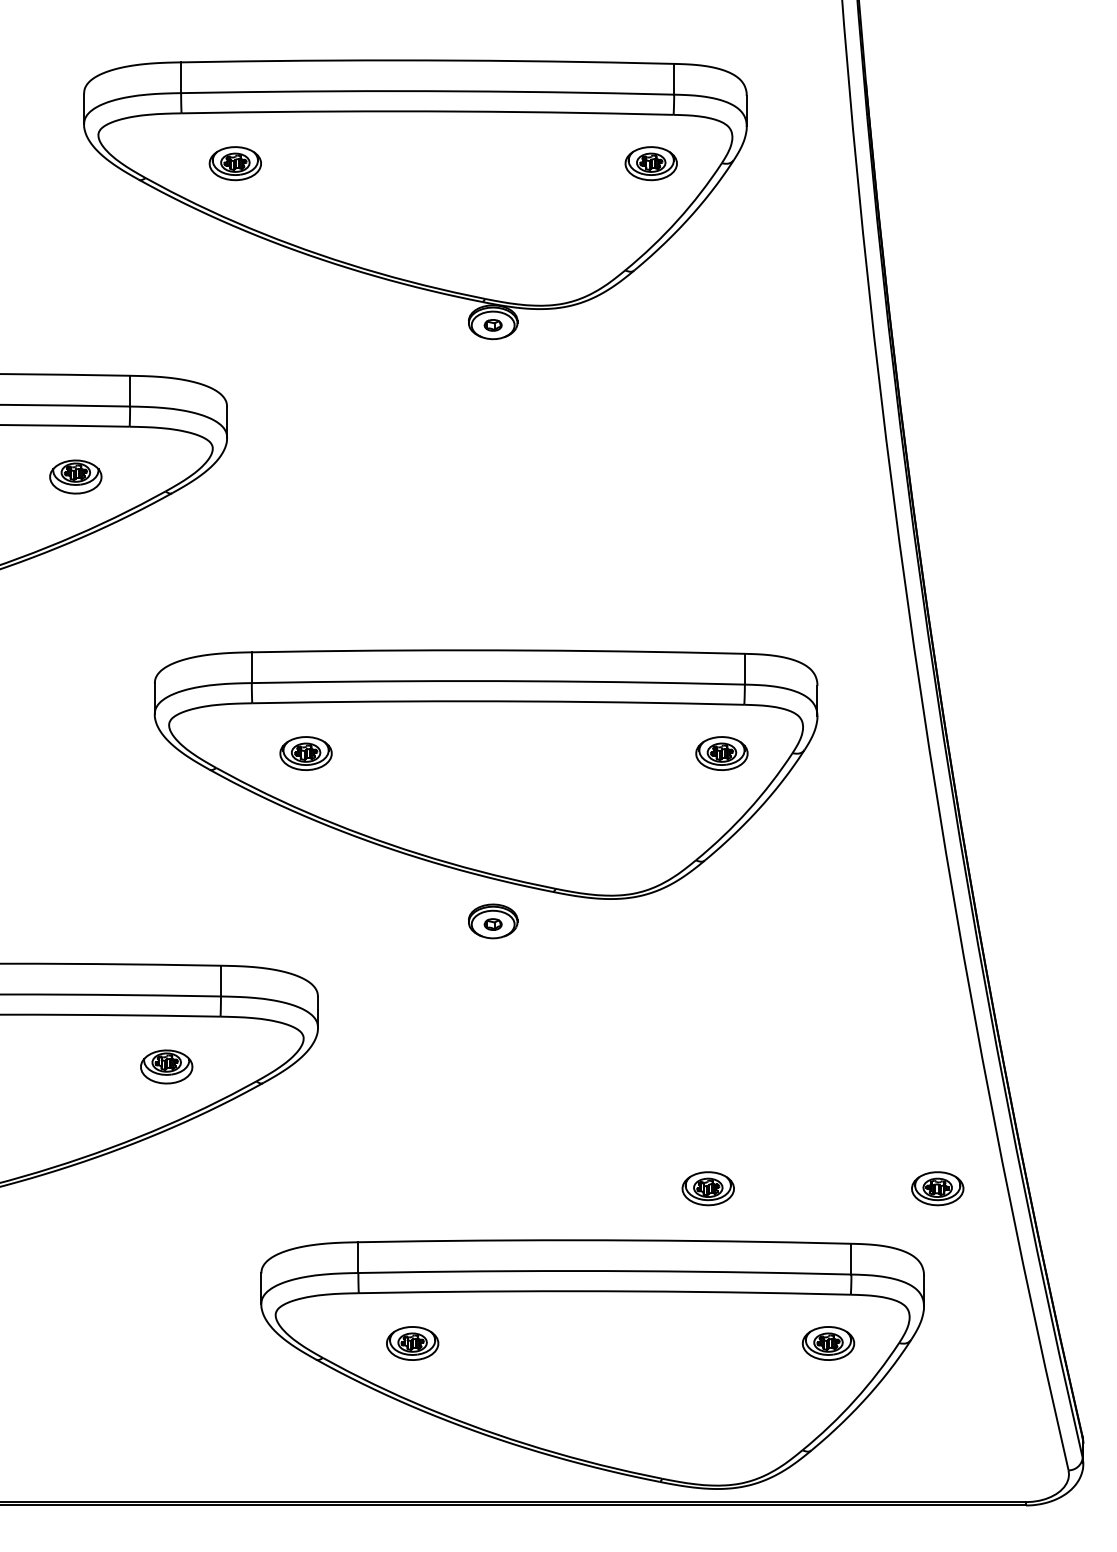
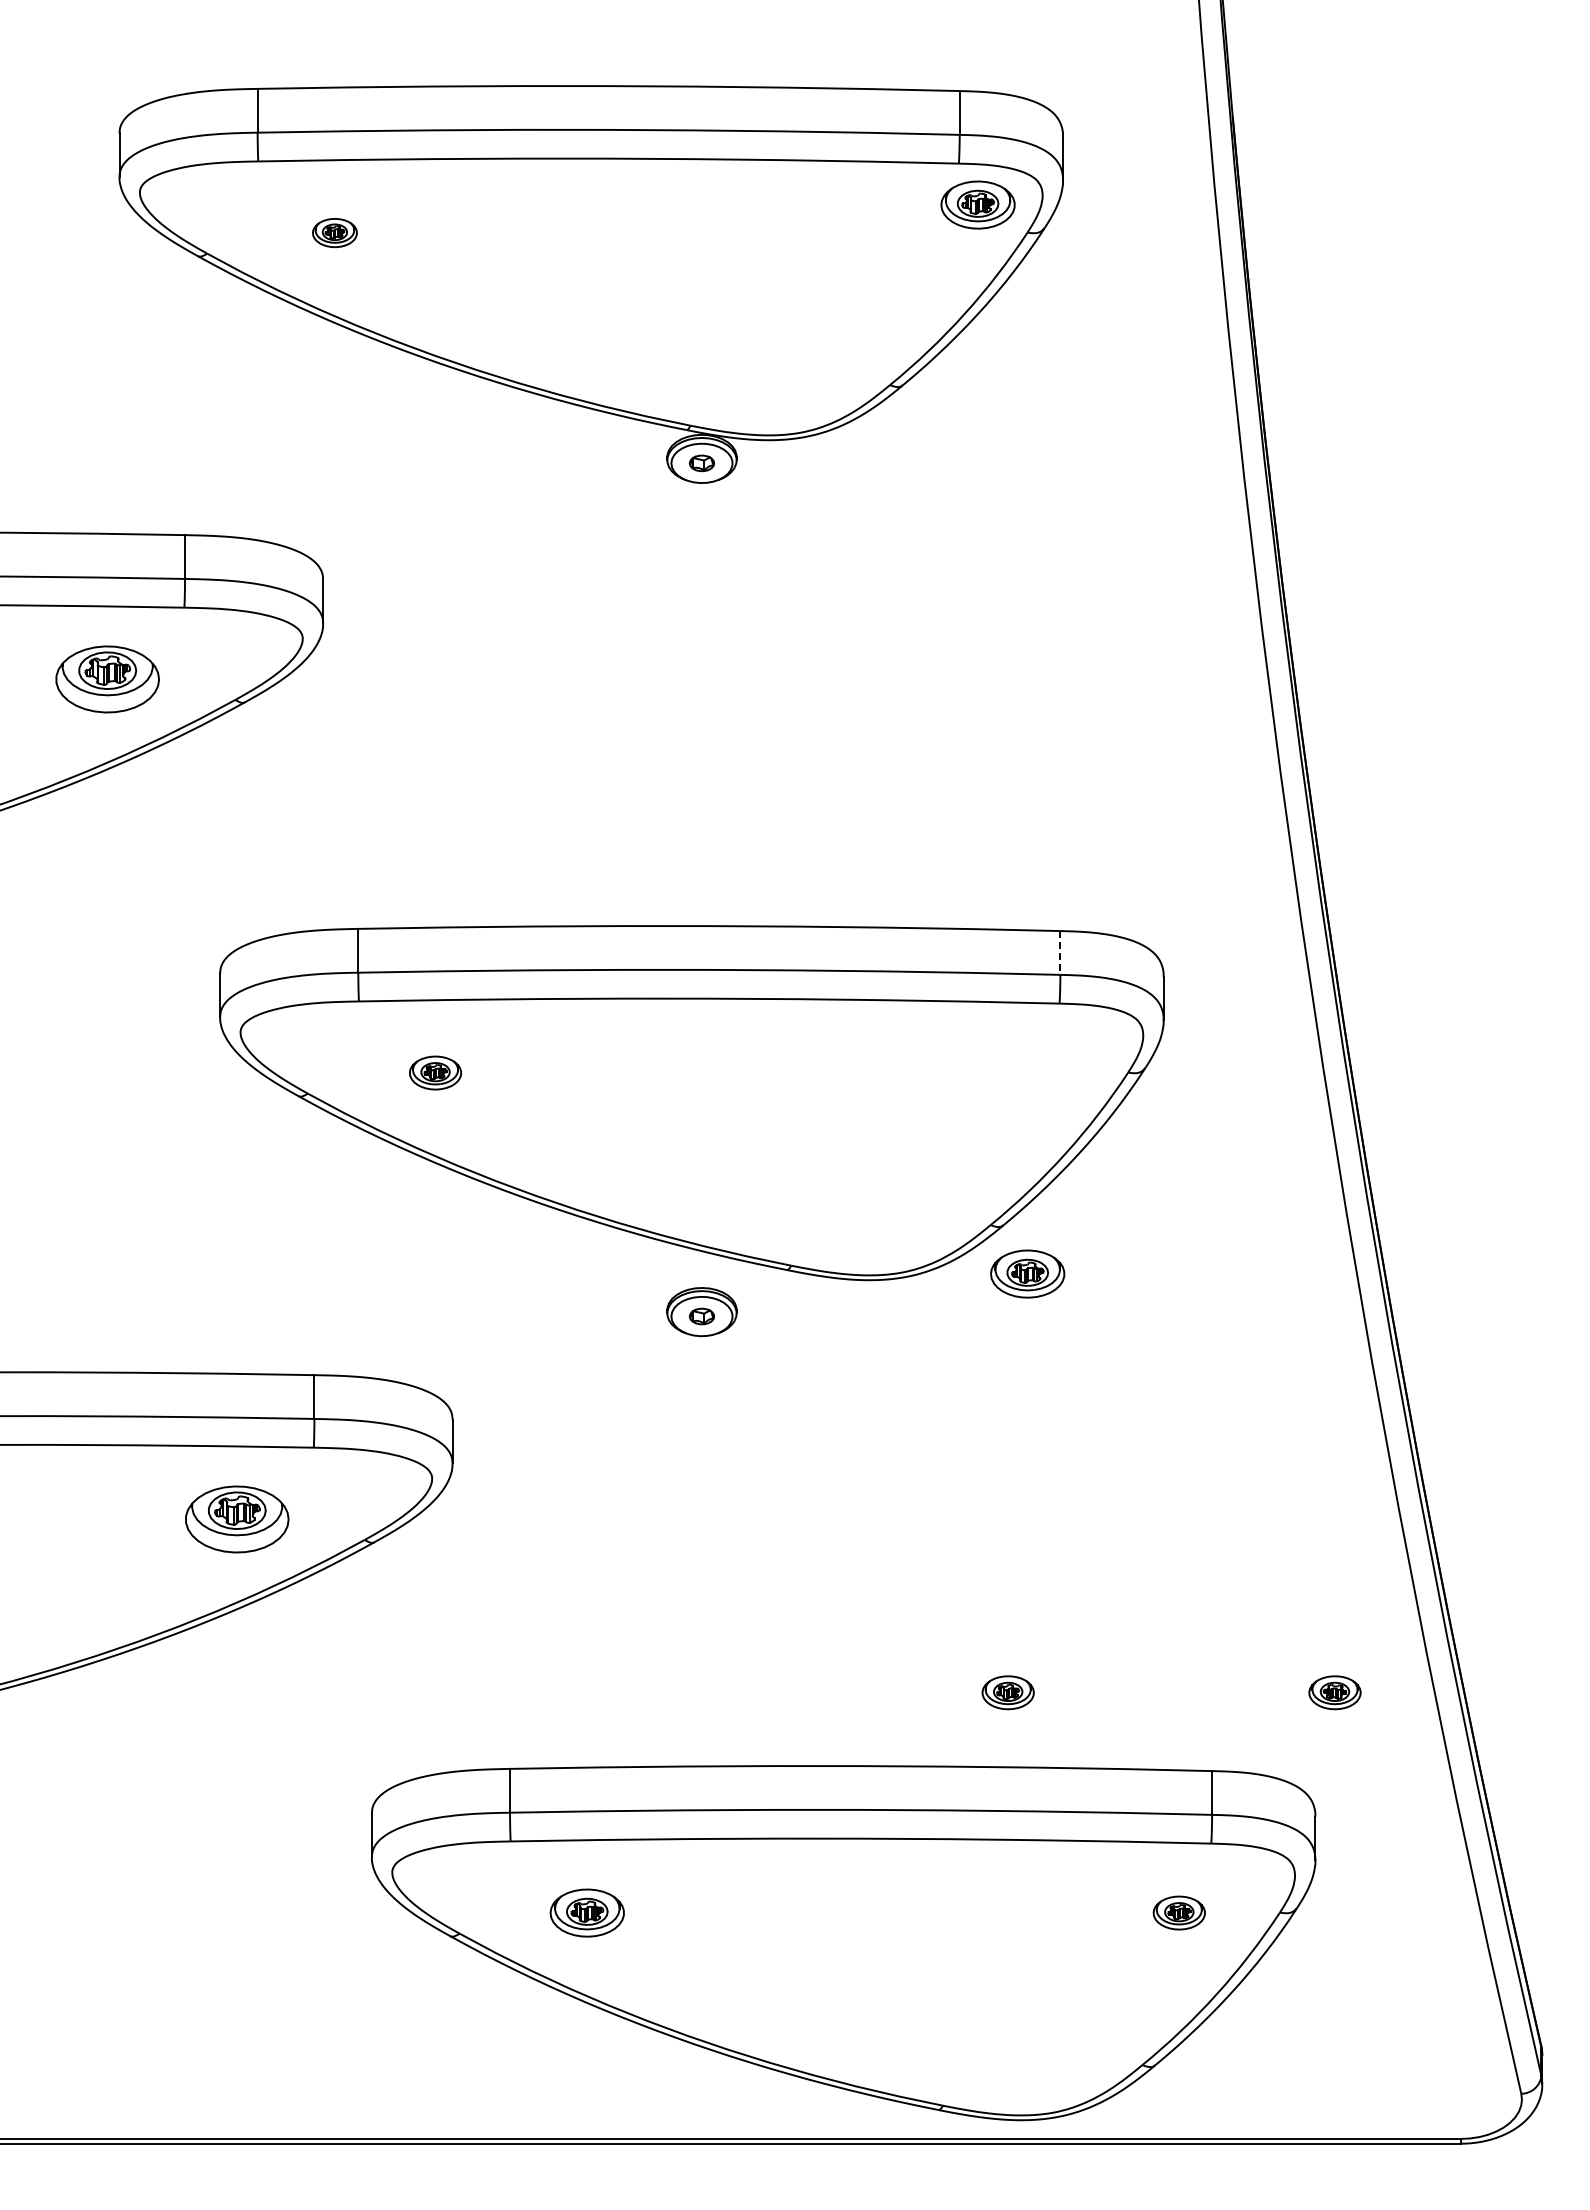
part: (235, 163) -> (334, 232), size x0.6
part: (650, 163) -> (977, 204), moved
part: (75, 476) -> (107, 678), size x1.4
line: (744, 668) -> (1060, 952), solid -> dashed
part: (306, 753) -> (435, 1072), size x0.7
part: (721, 753) -> (1027, 1273), moved
part: (166, 1066) -> (236, 1518), size x1.4
part: (707, 1188) -> (1007, 1692), size x0.7
part: (937, 1188) -> (1334, 1692), size x0.7
part: (827, 1343) -> (1178, 1912), size x0.7

